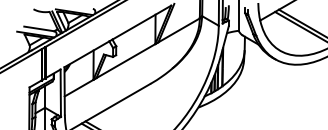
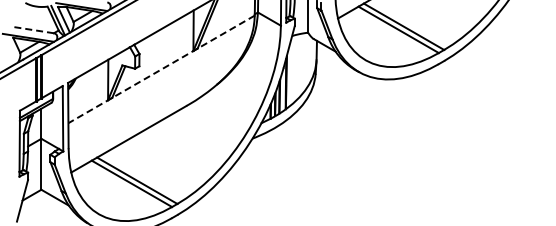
line: (39, 29) -> (33, 30), solid -> dashed
line: (132, 57) -> (161, 69), solid -> dashed

